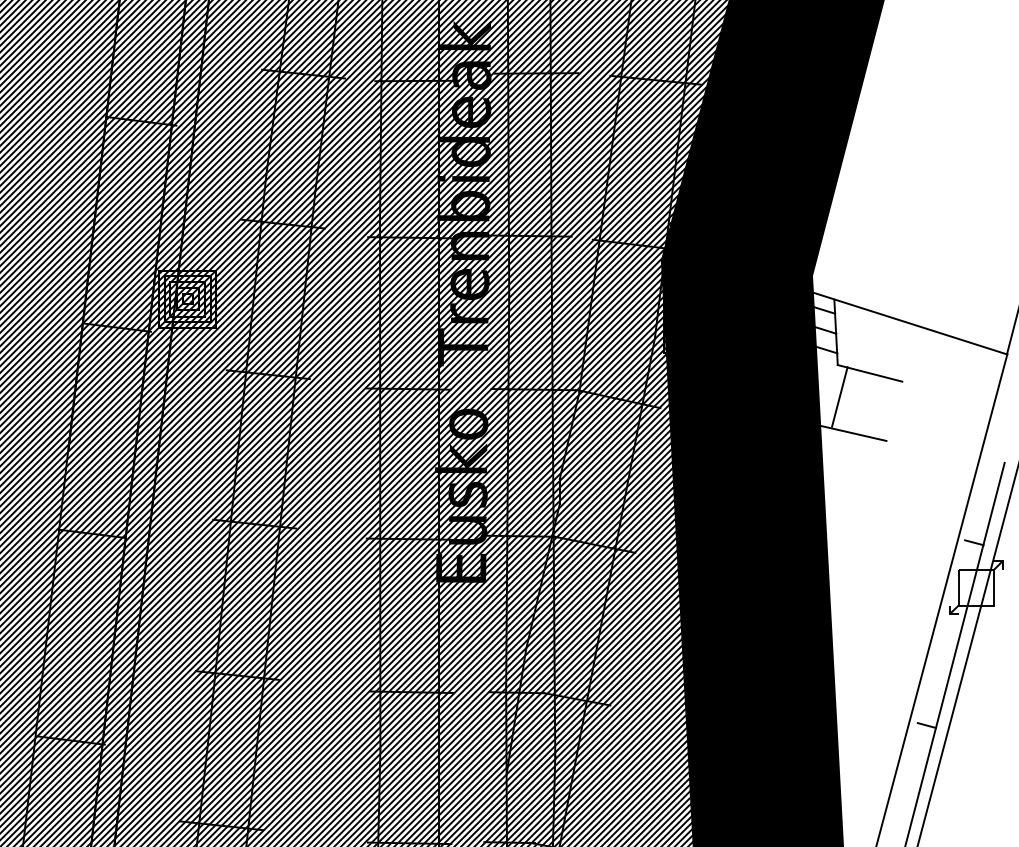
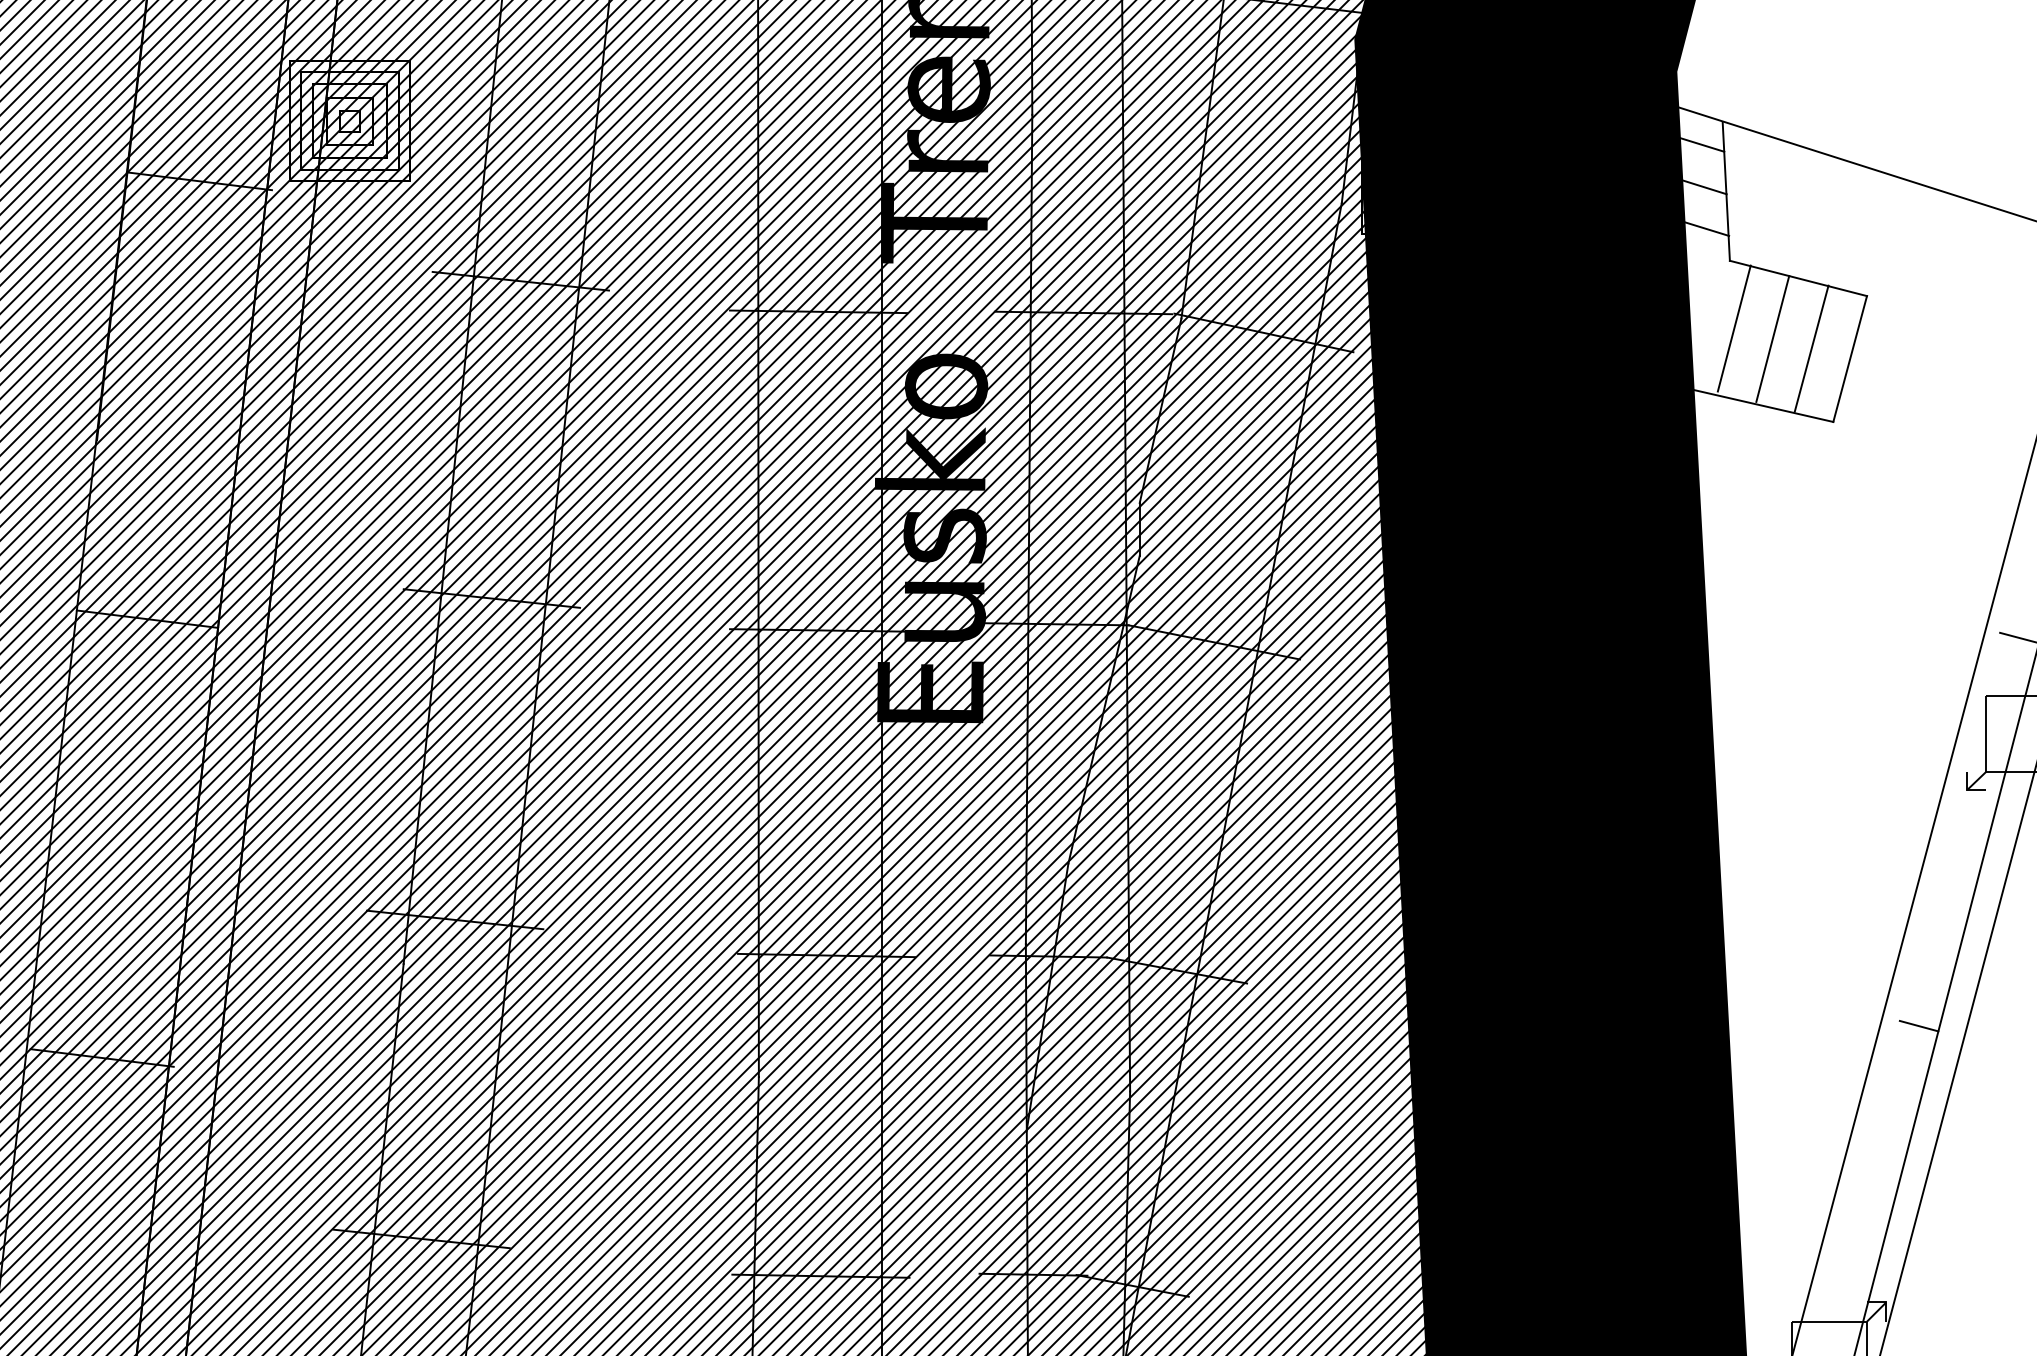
line: (857, 401) -> (1771, 338), added
line: (876, 406) -> (1812, 348), added
line: (894, 410) -> (1850, 357), added

